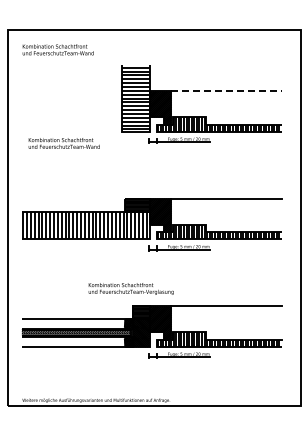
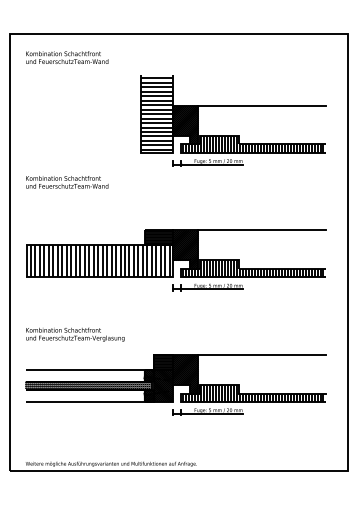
line: (227, 91) -> (263, 105), dashed -> solid
text: (63, 143) -> (66, 182), moved
text: (130, 288) -> (74, 334), moved

